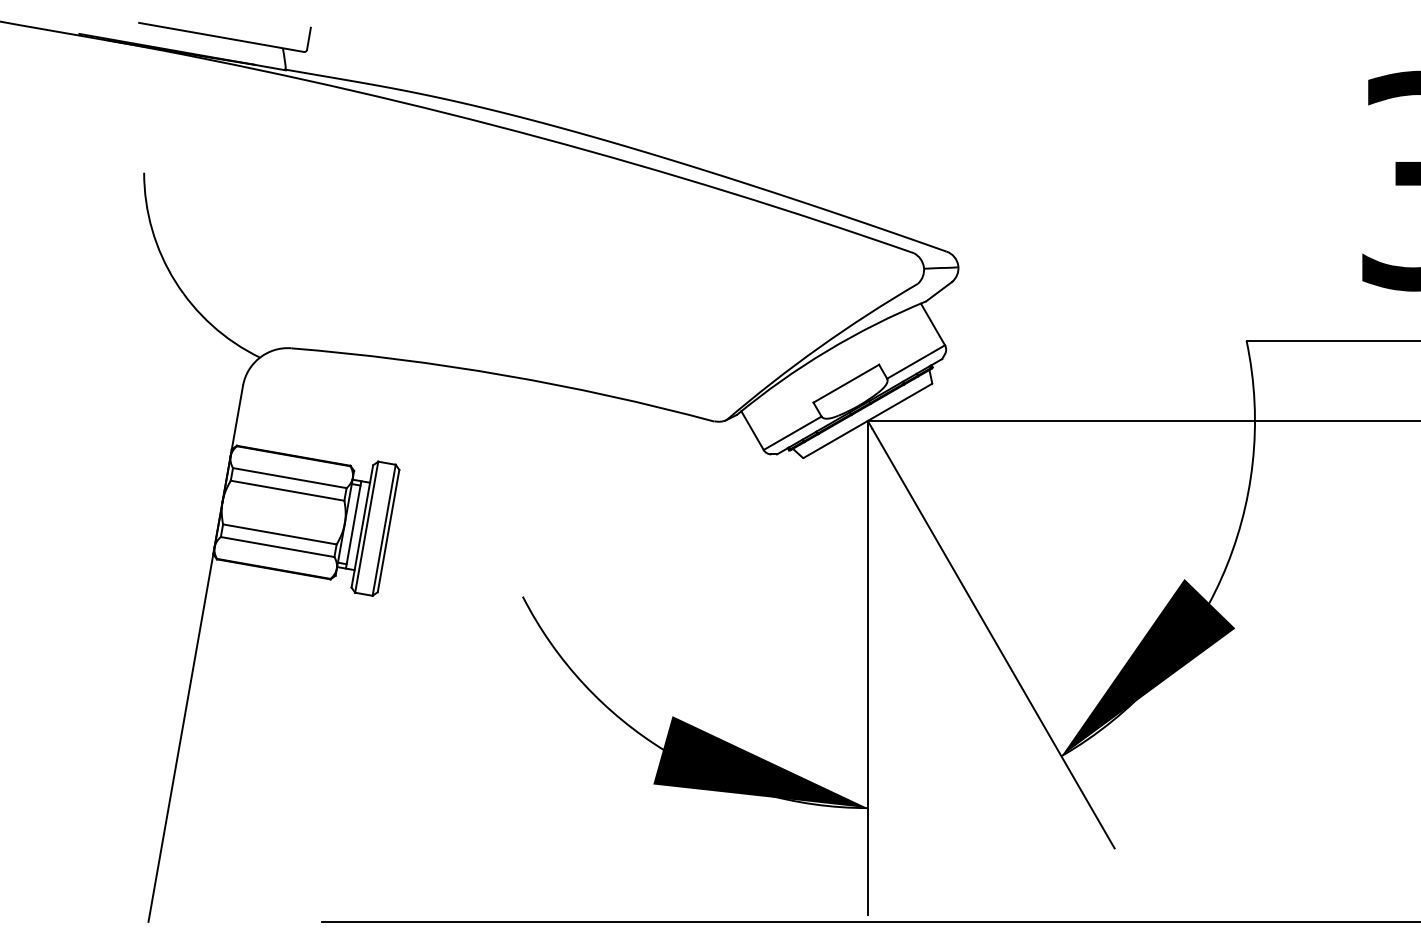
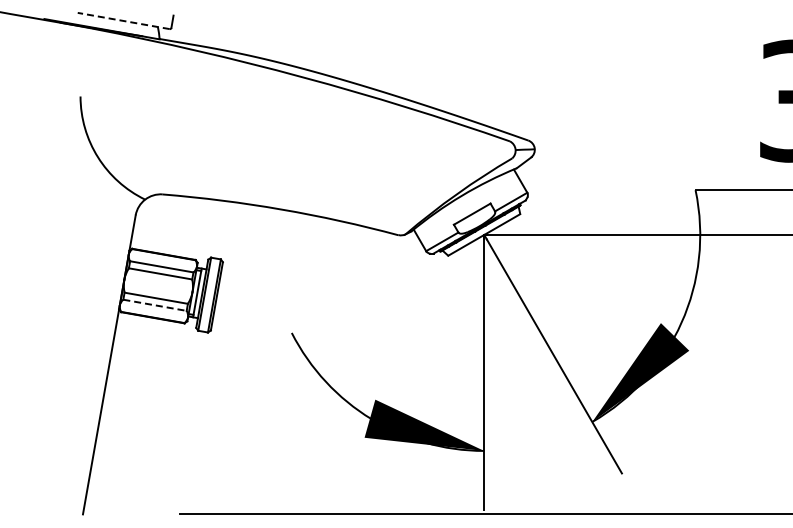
line: (221, 38) -> (123, 21), solid -> dashed
line: (278, 547) -> (155, 305), solid -> dashed

